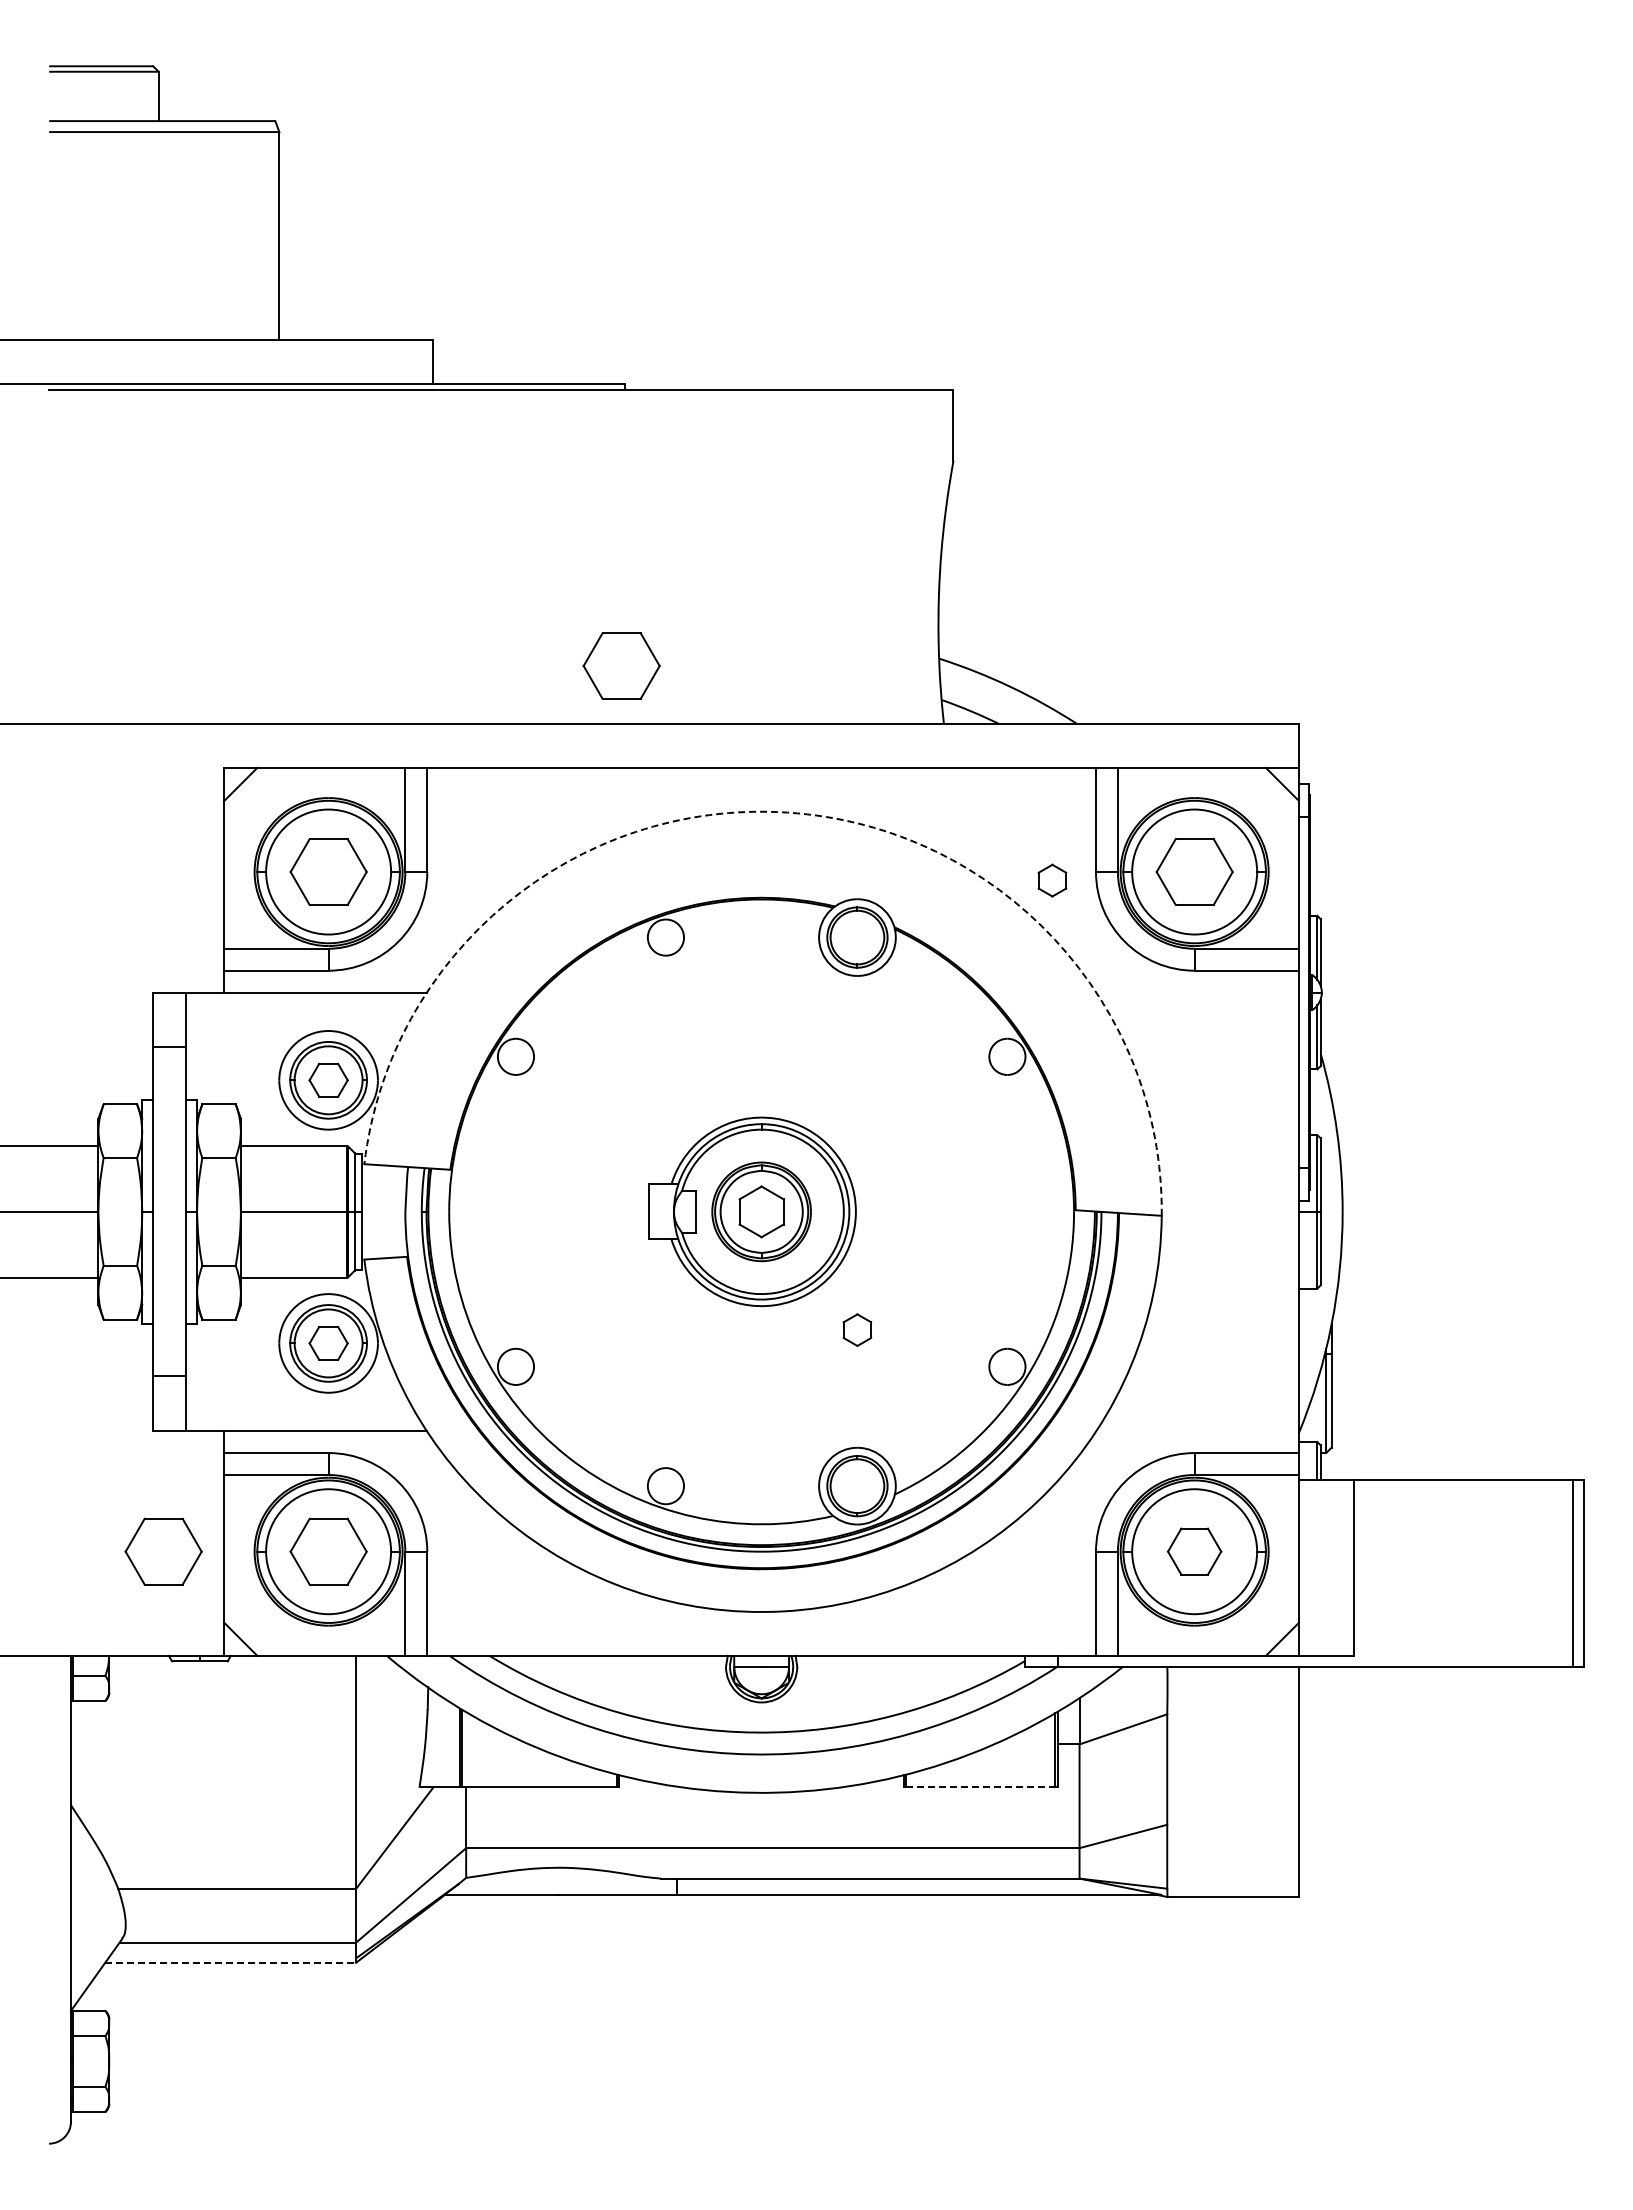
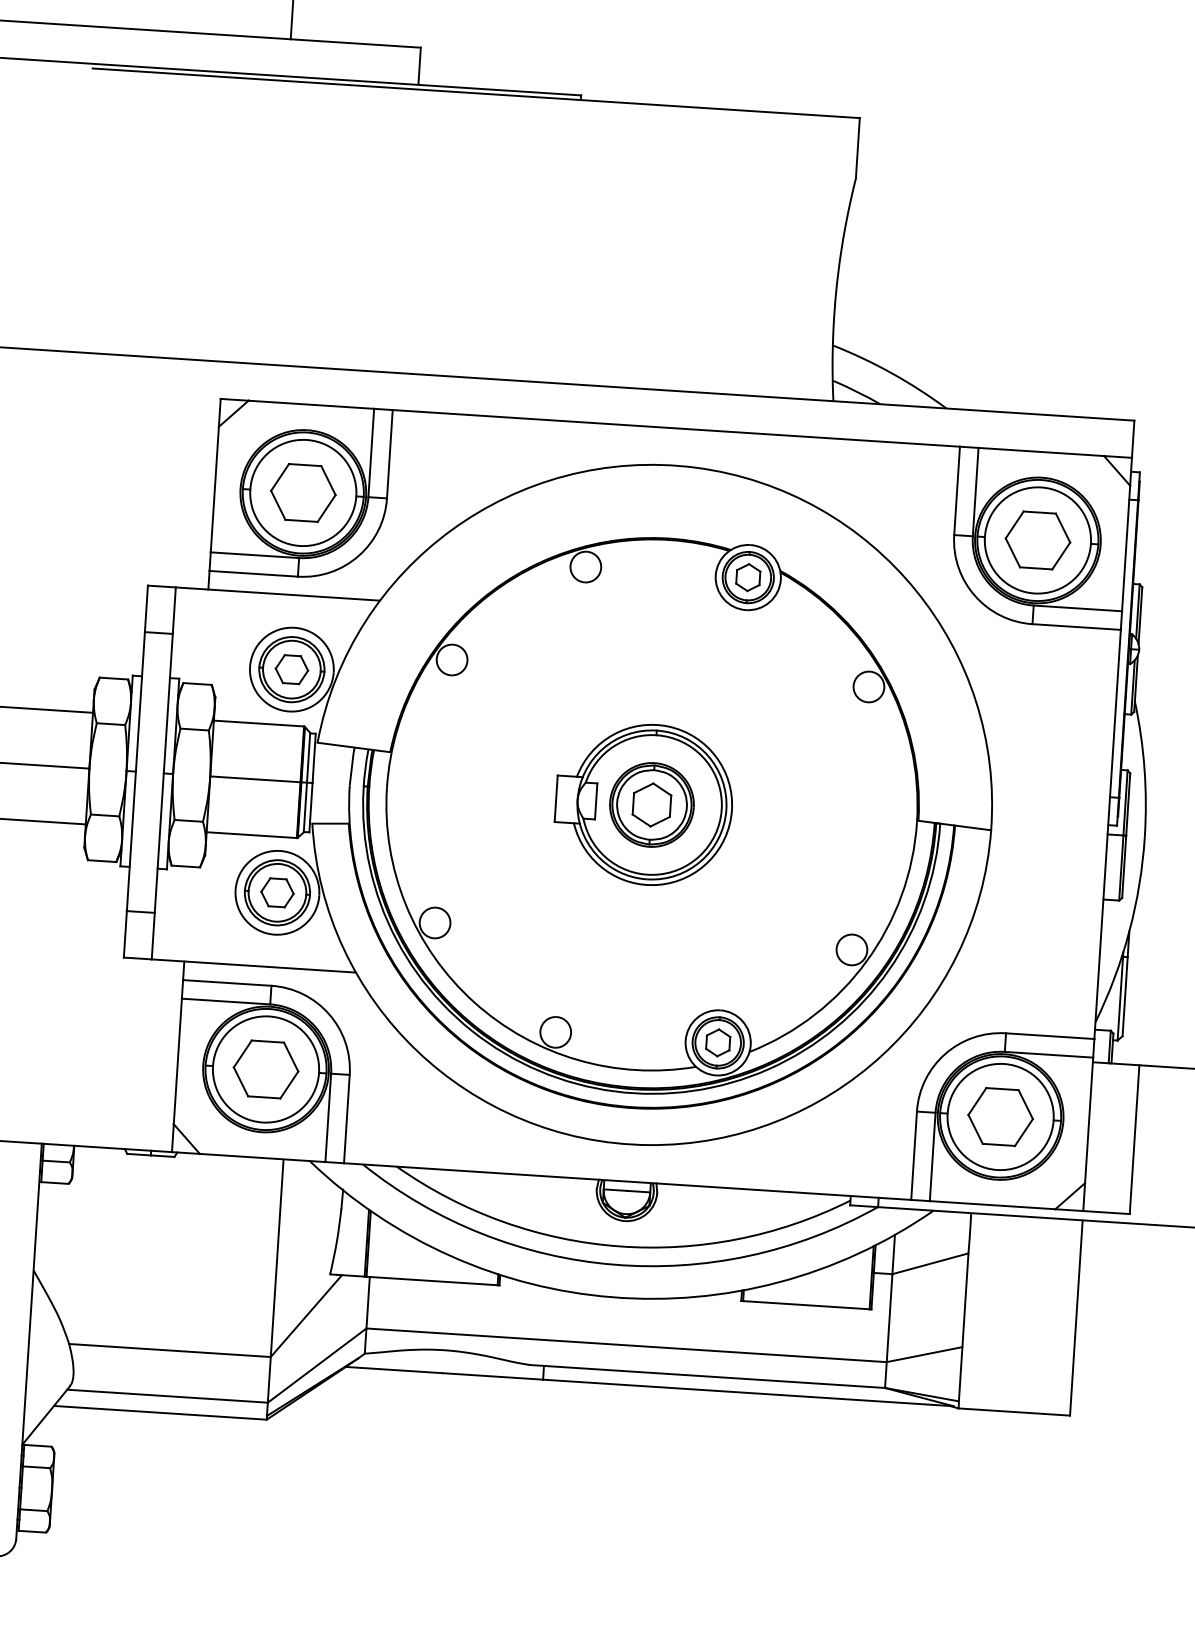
part: (621, 665) -> (563, 333), removed
arc: (787, 812) -> (695, 467), dashed -> solid
part: (1052, 880) -> (748, 577), moved
part: (857, 1330) -> (718, 1043), moved
part: (163, 1551) -> (125, 1060), removed
part: (1194, 1551) -> (1000, 1116), size x1.43
line: (980, 1787) -> (806, 1305), dashed -> solid
line: (231, 1962) -> (161, 1412), dashed -> solid

